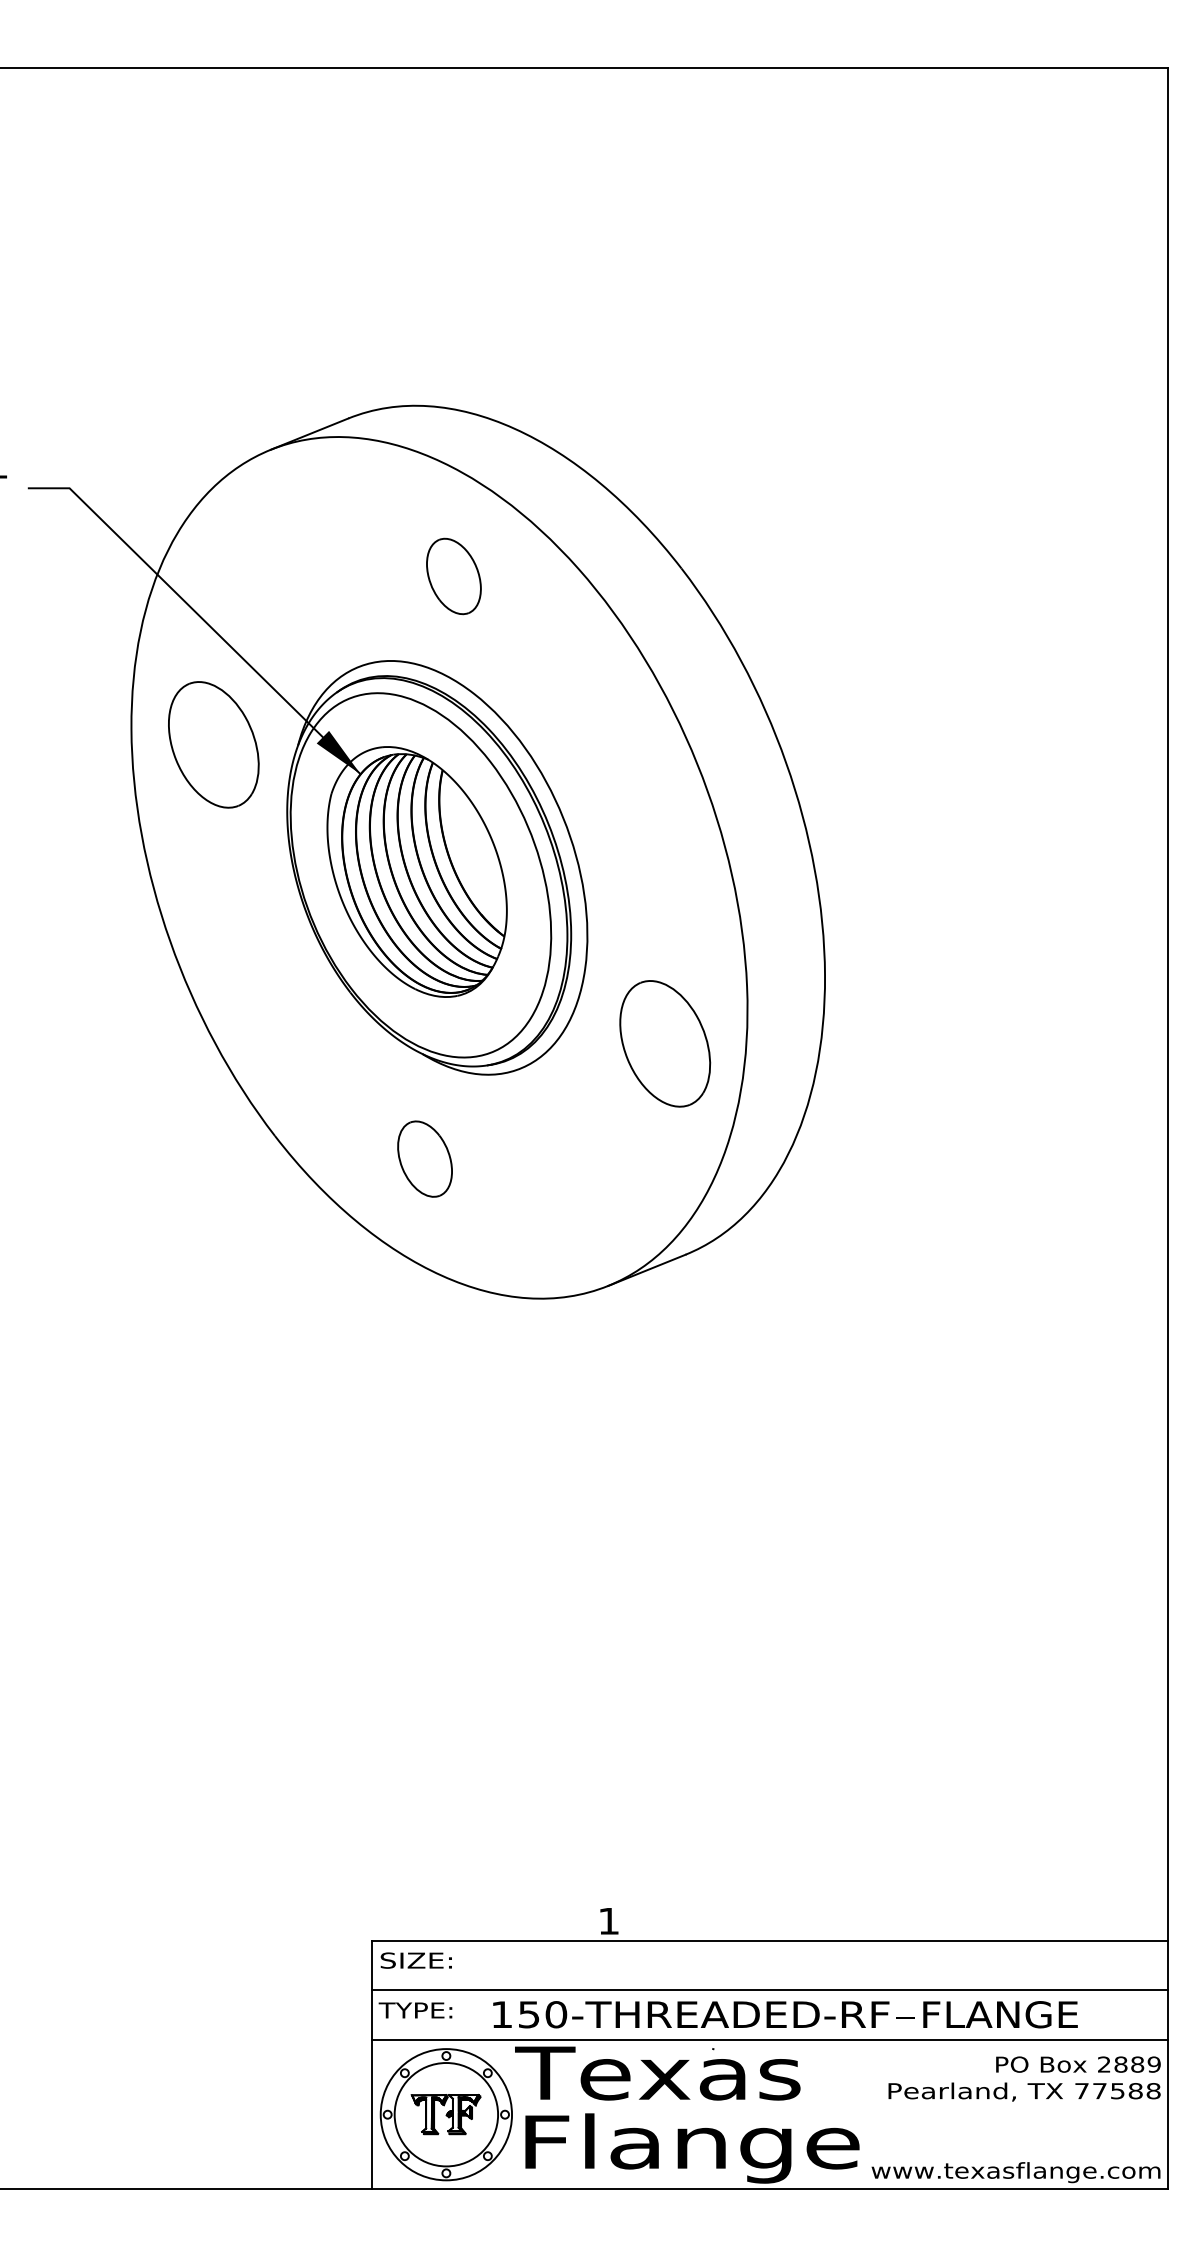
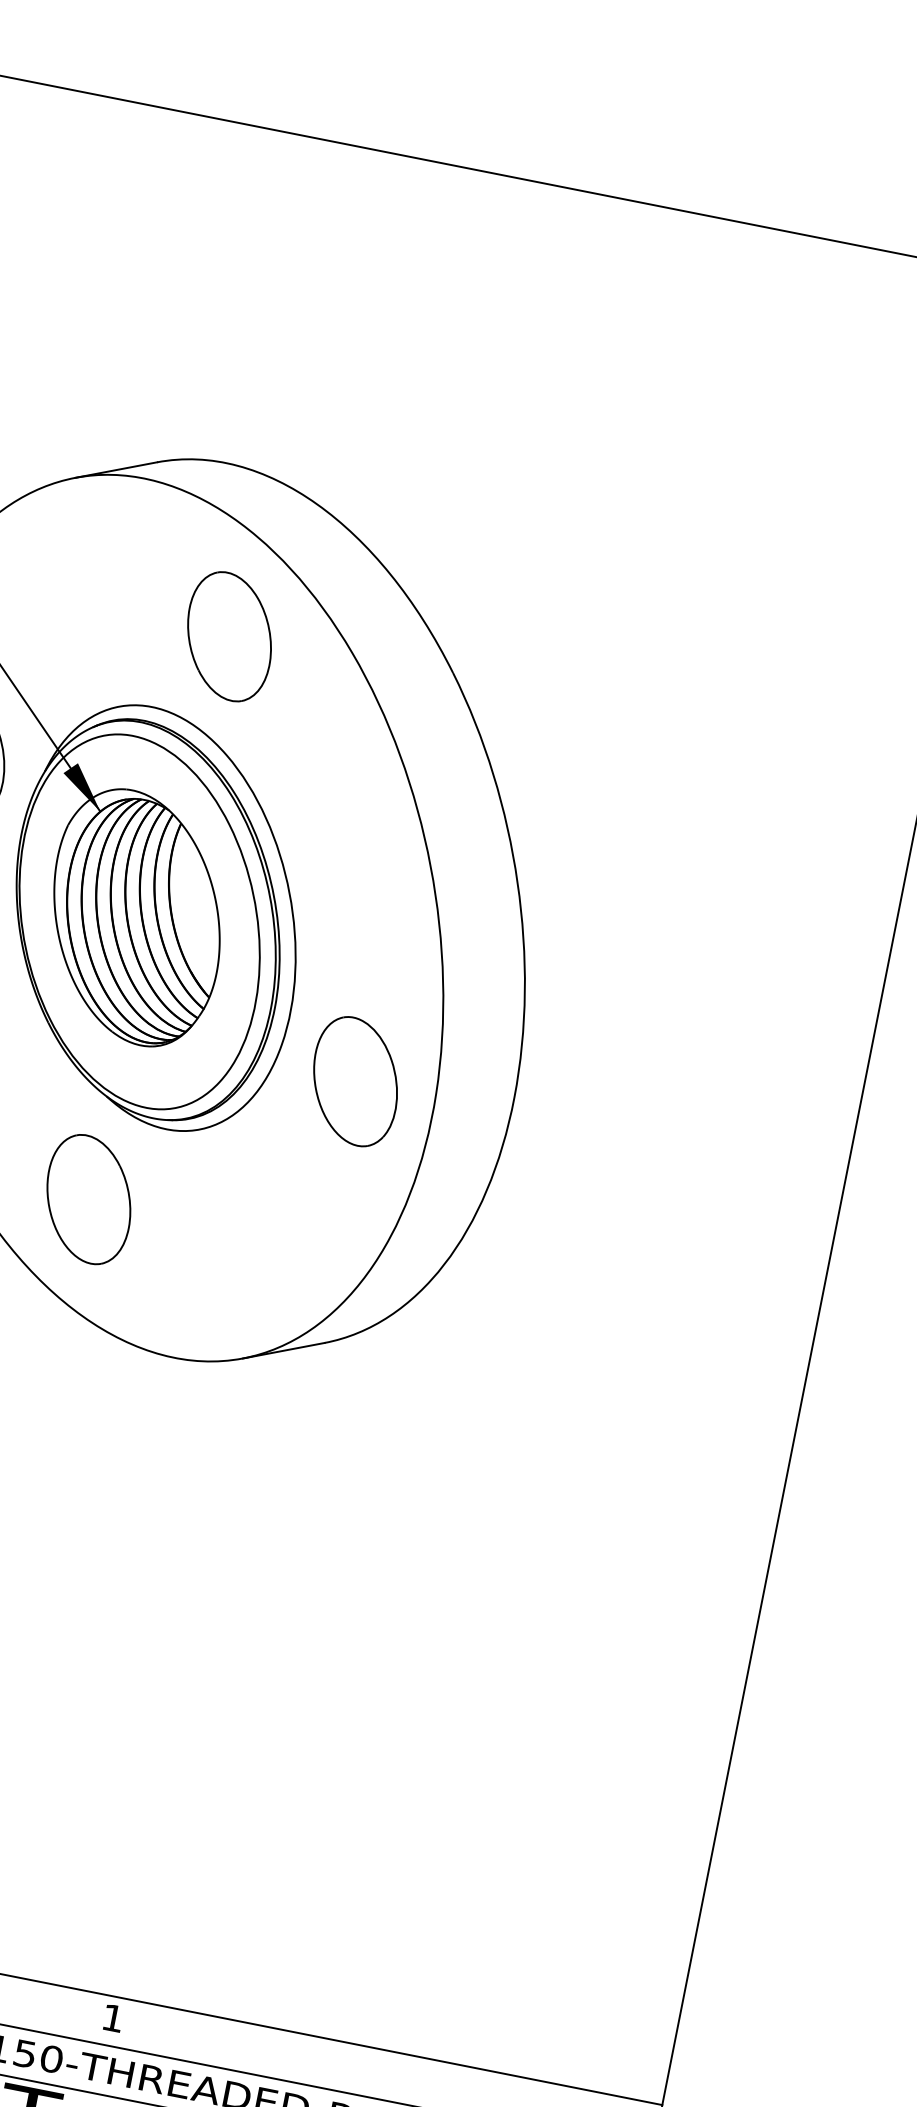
part: (453, 576) -> (229, 636), size x1.67
part: (665, 1043) -> (355, 1081), moved
part: (424, 1158) -> (88, 1198), size x1.67
text: (609, 1921) -> (113, 2018), moved

